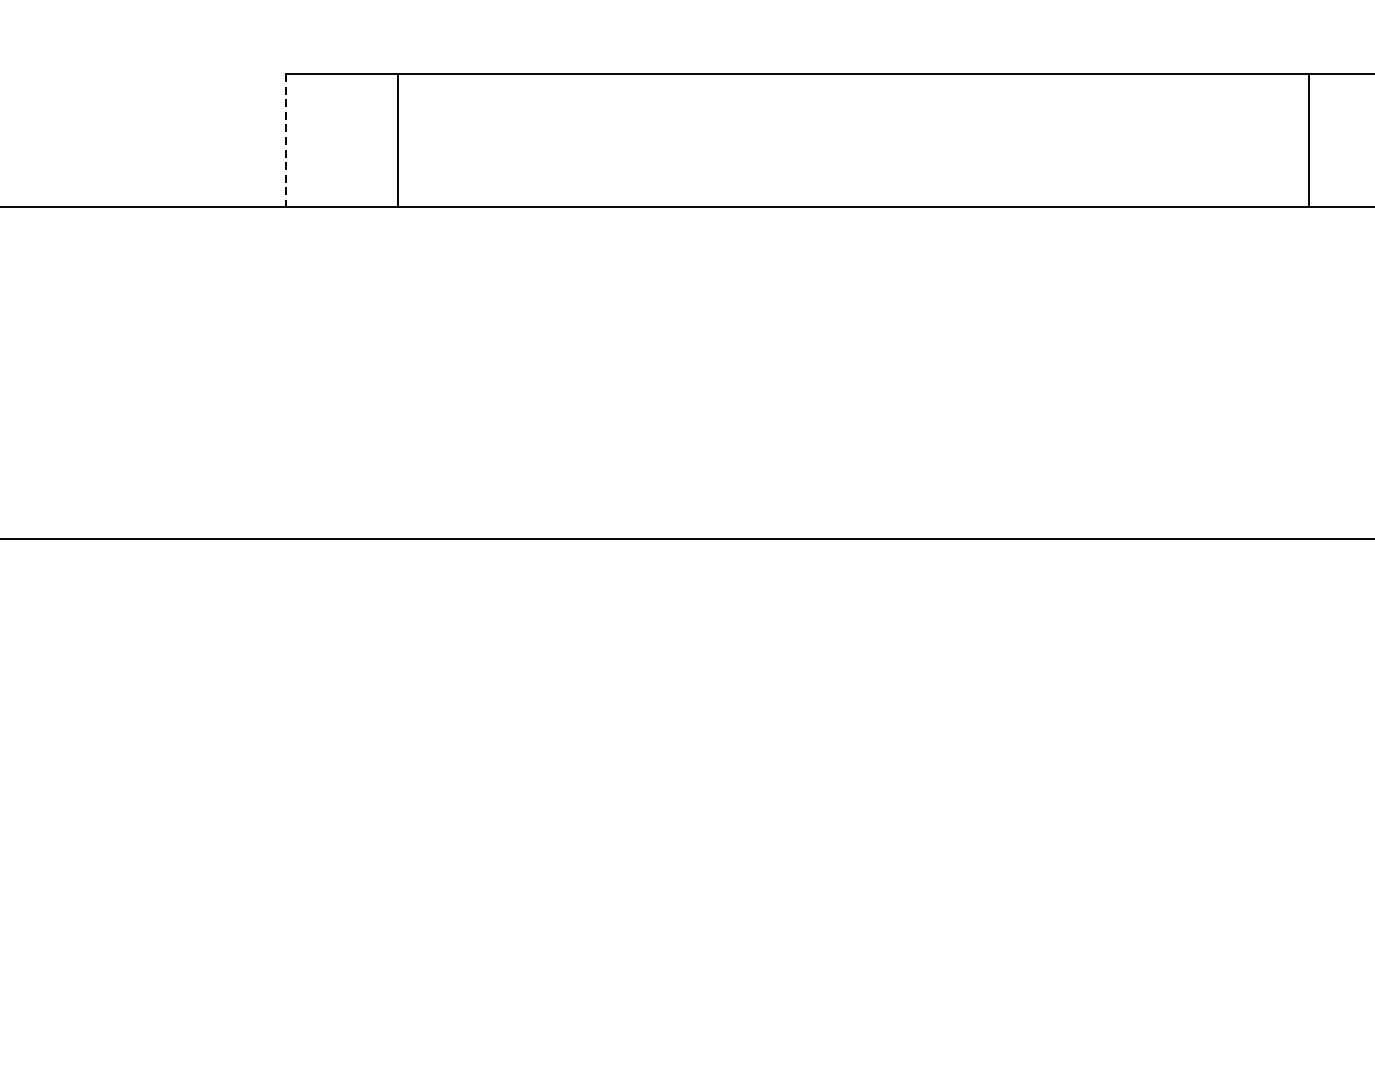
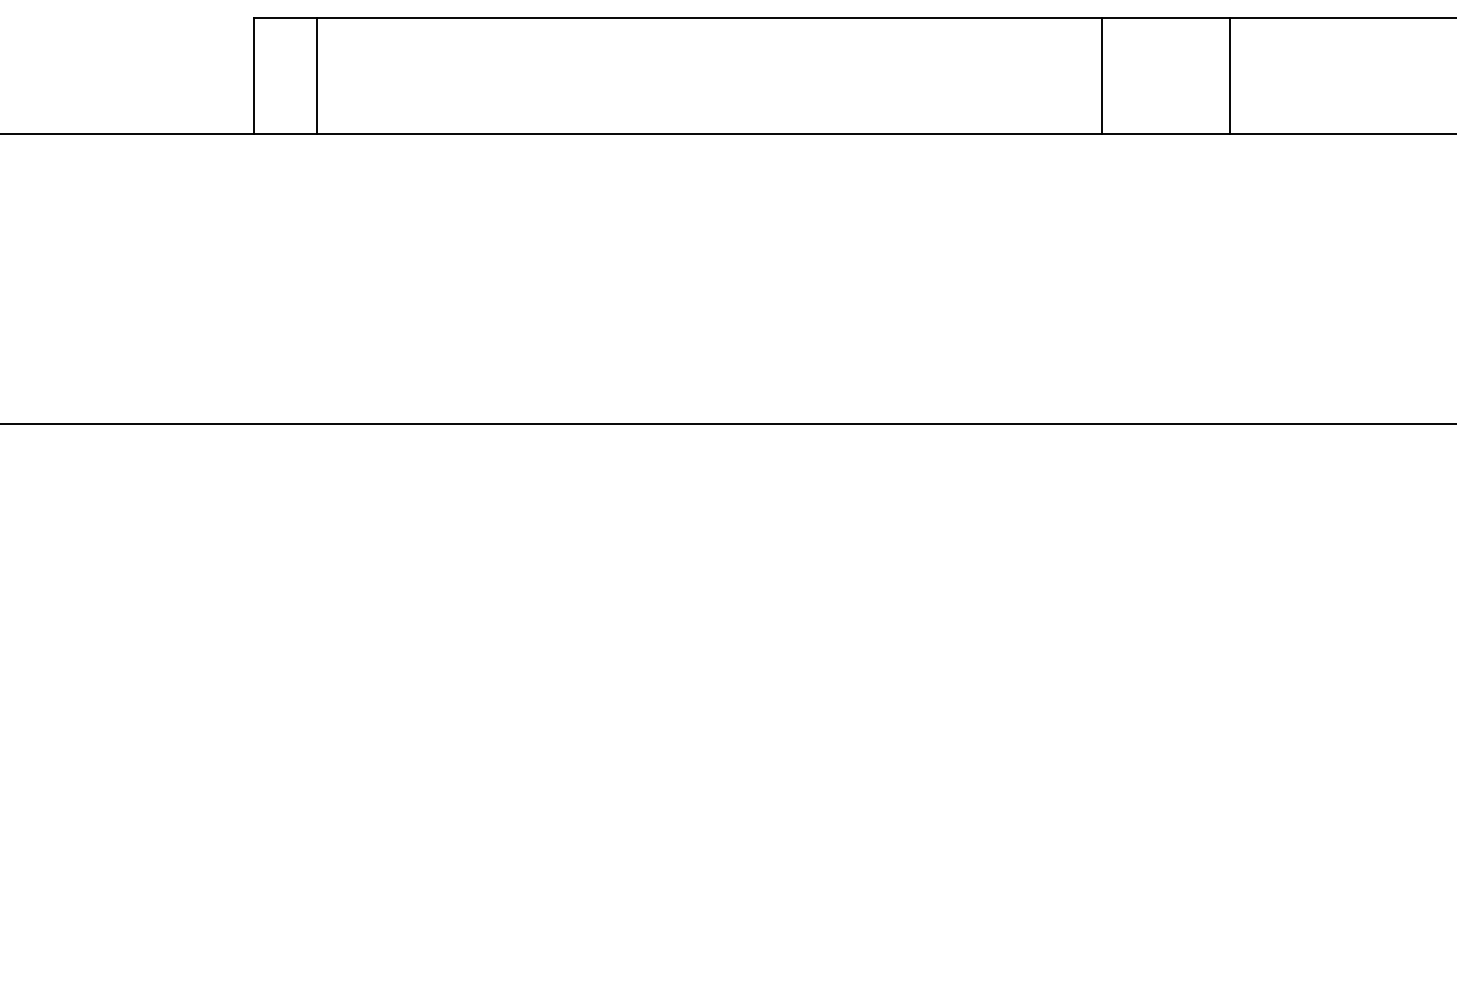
line: (285, 140) -> (253, 76), dashed -> solid
line: (398, 140) -> (317, 76), moved
line: (1308, 140) -> (1102, 76), moved

